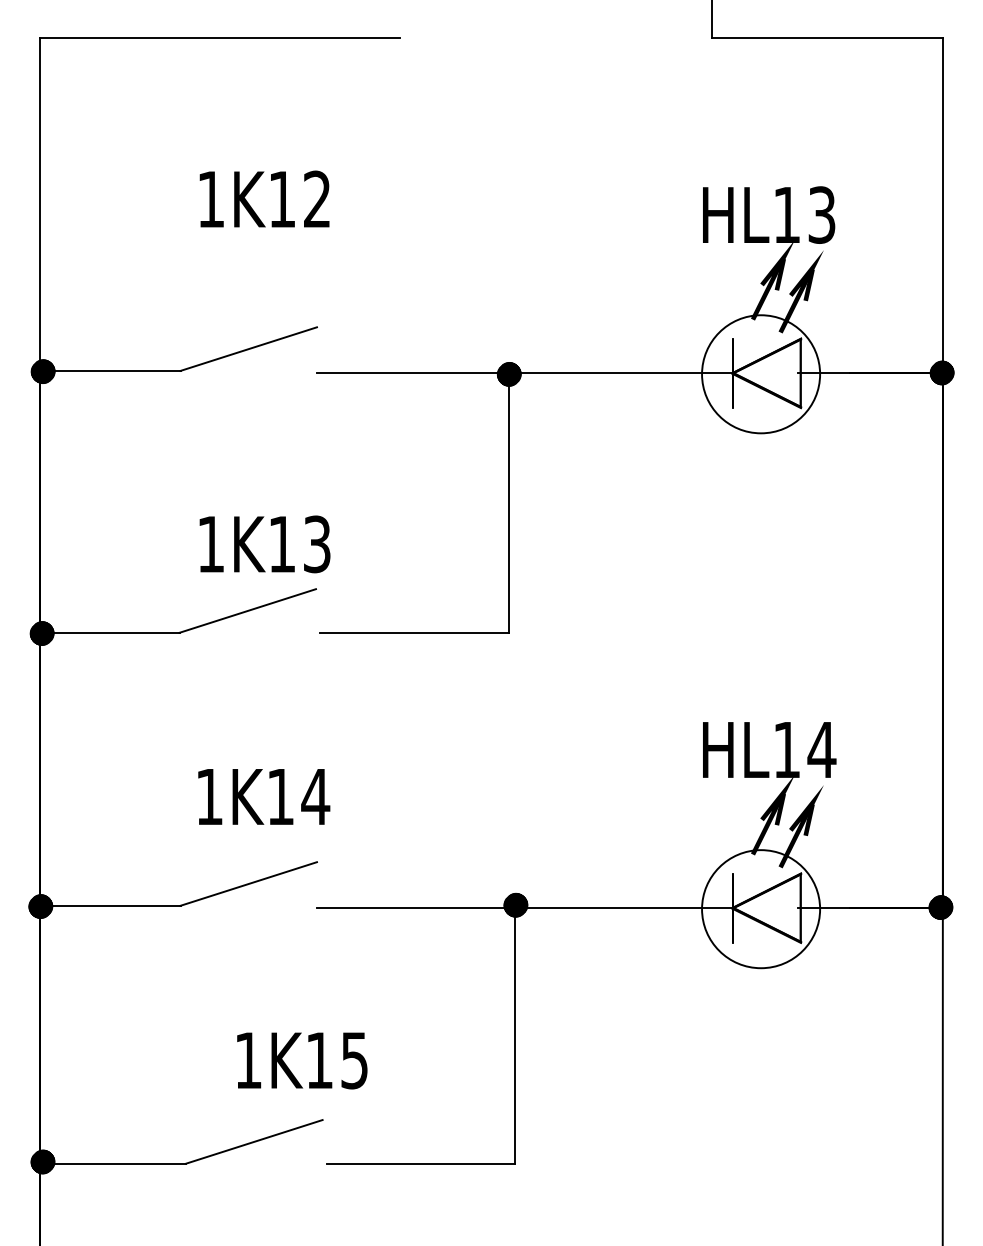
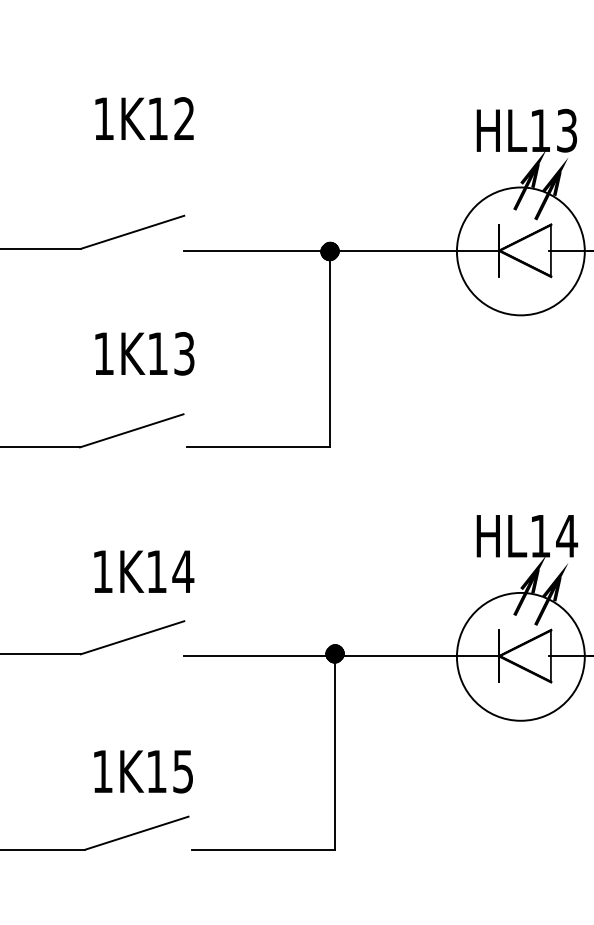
circle: (760, 373) -> (520, 250), size x1.43
text: (264, 544) -> (144, 353), moved
circle: (760, 908) -> (520, 656), size x1.43
text: (302, 1060) -> (143, 771), moved

